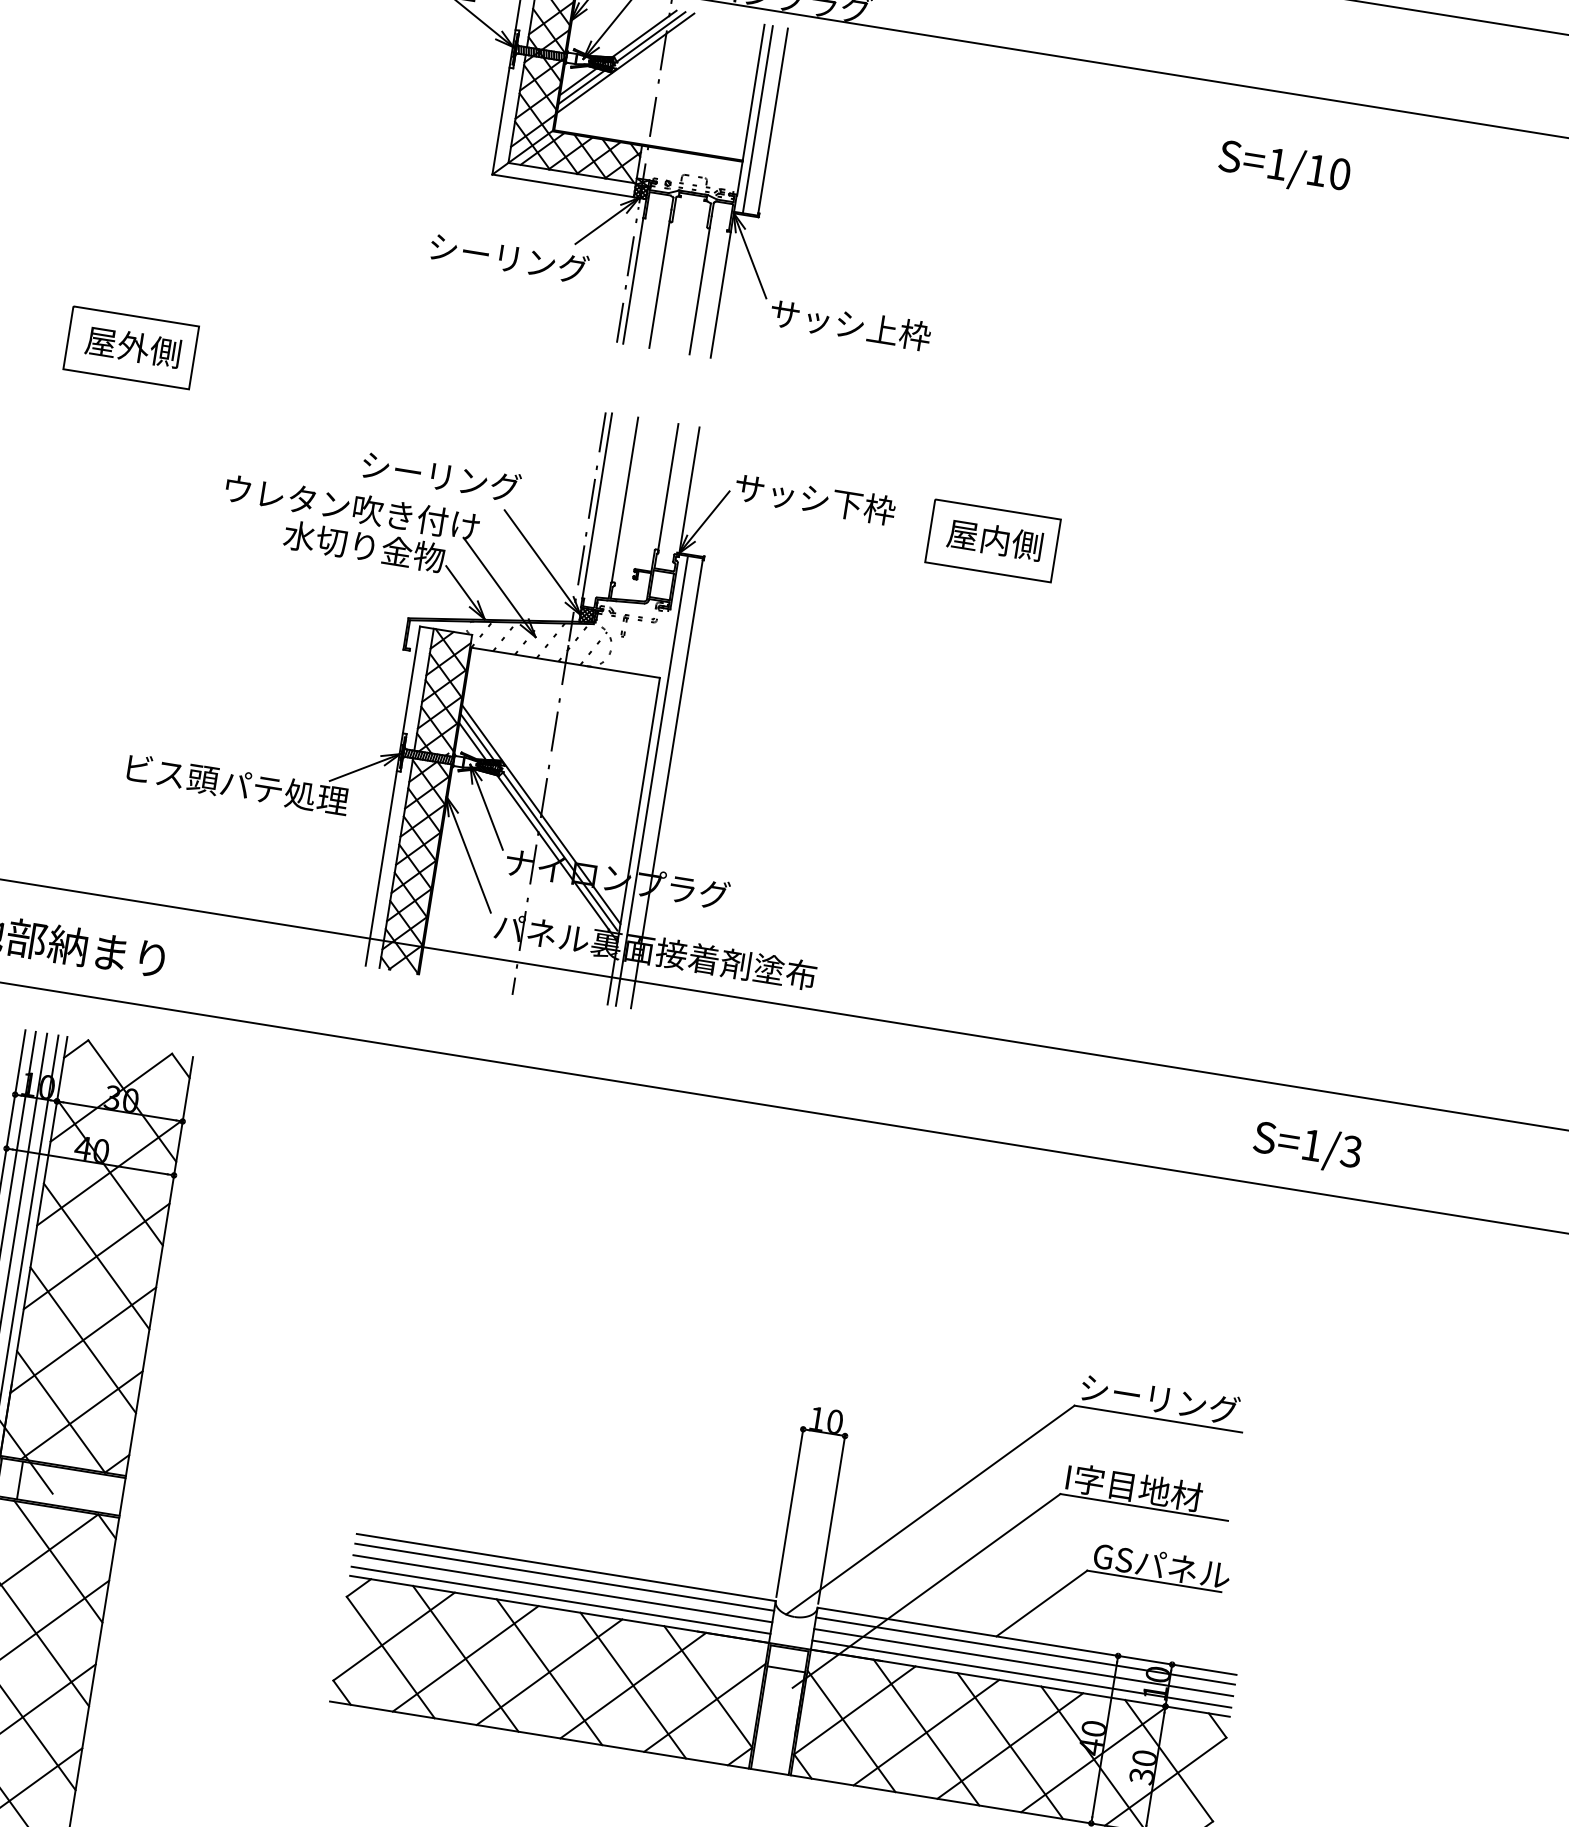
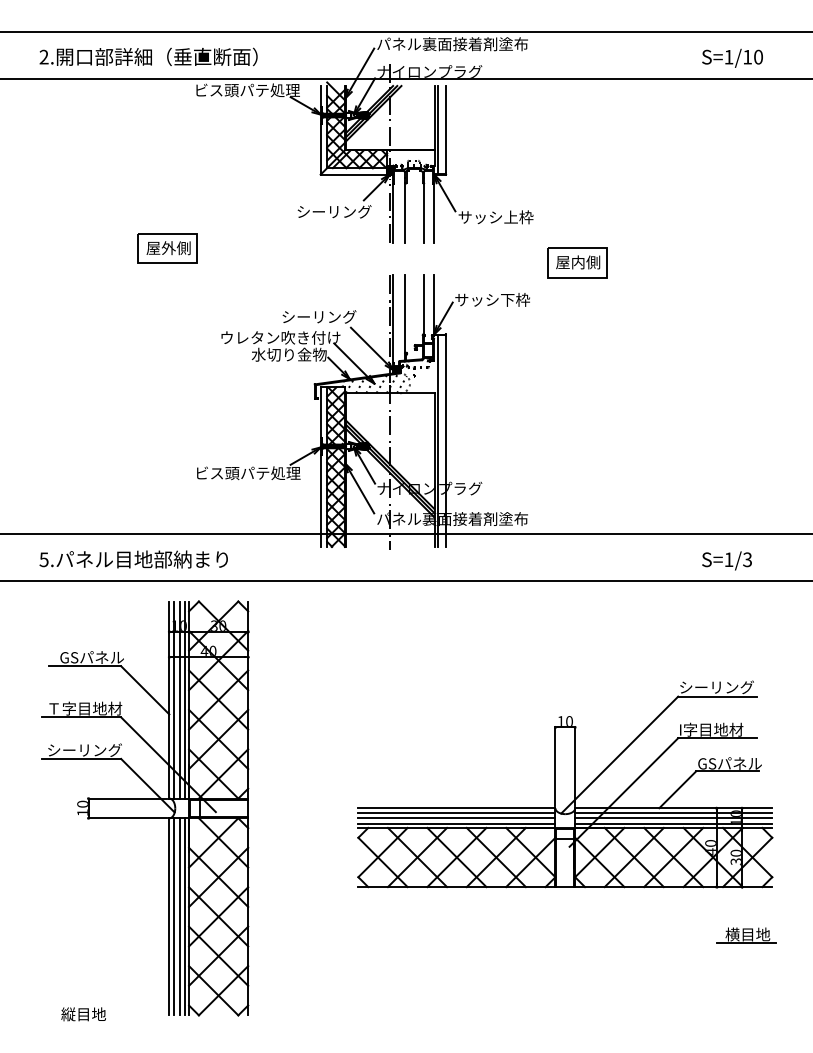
text: (1284, 165) -> (732, 57), moved
part: (130, 347) -> (167, 248), moved
part: (993, 540) -> (577, 262), moved
text: (1306, 1146) -> (726, 560), moved

